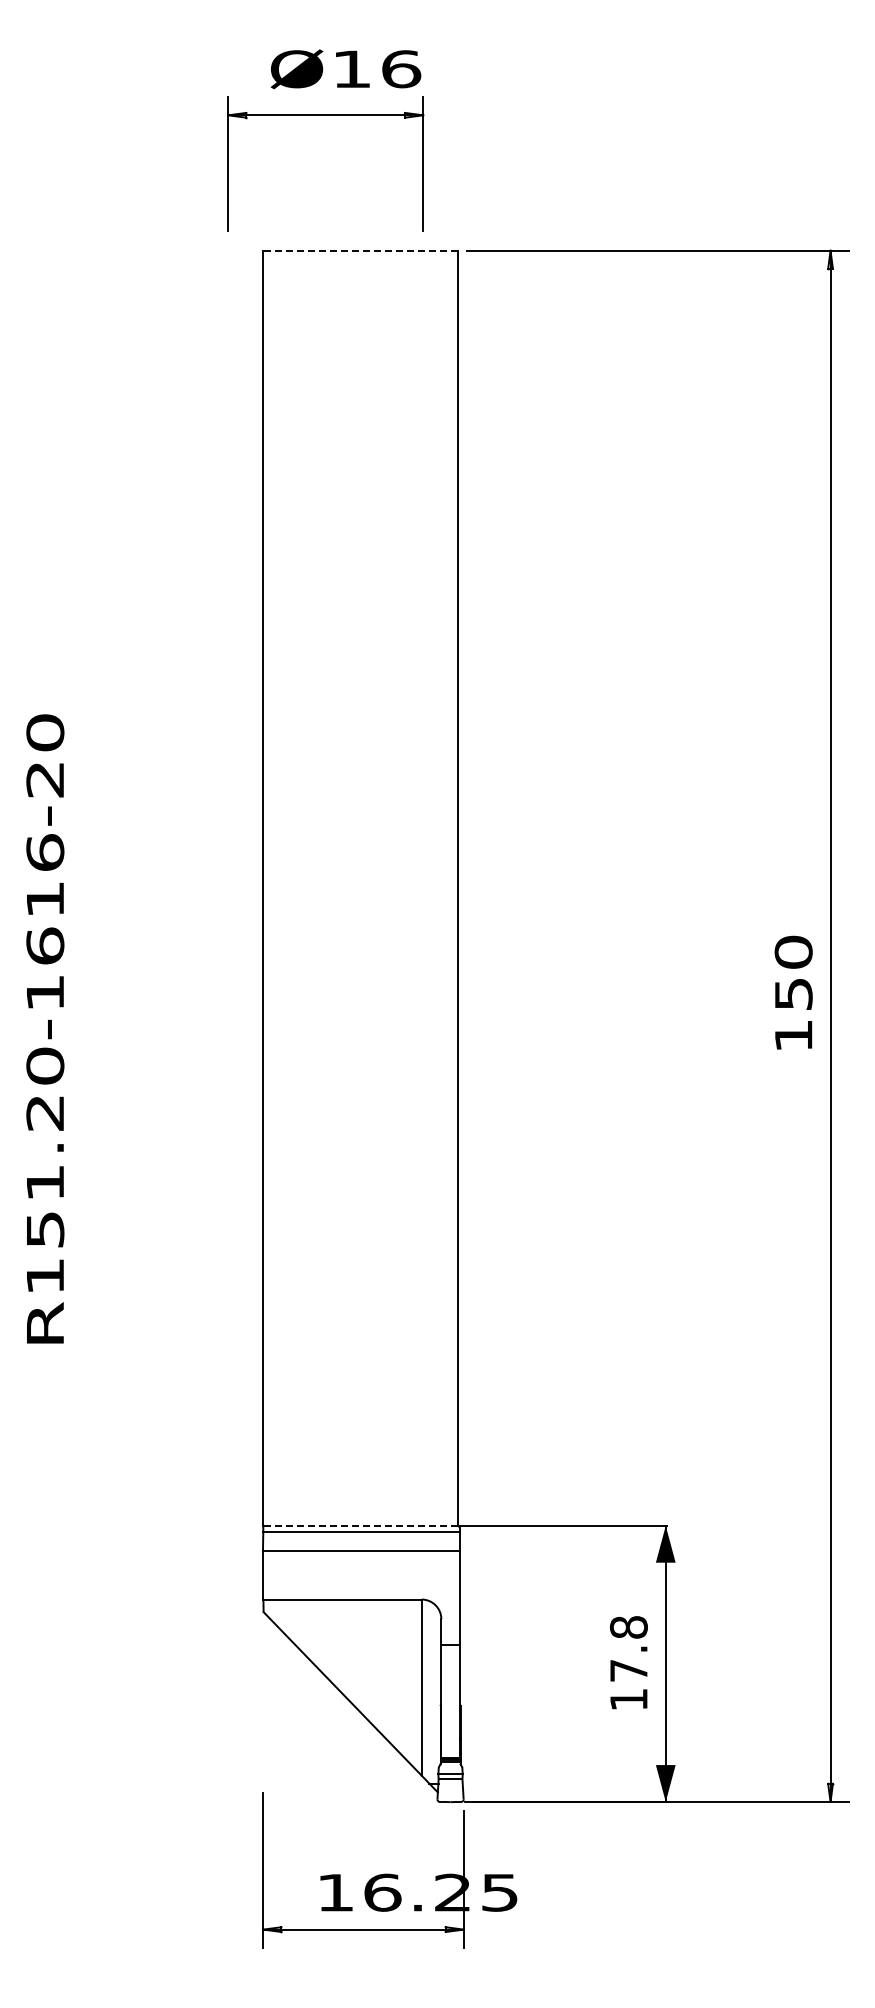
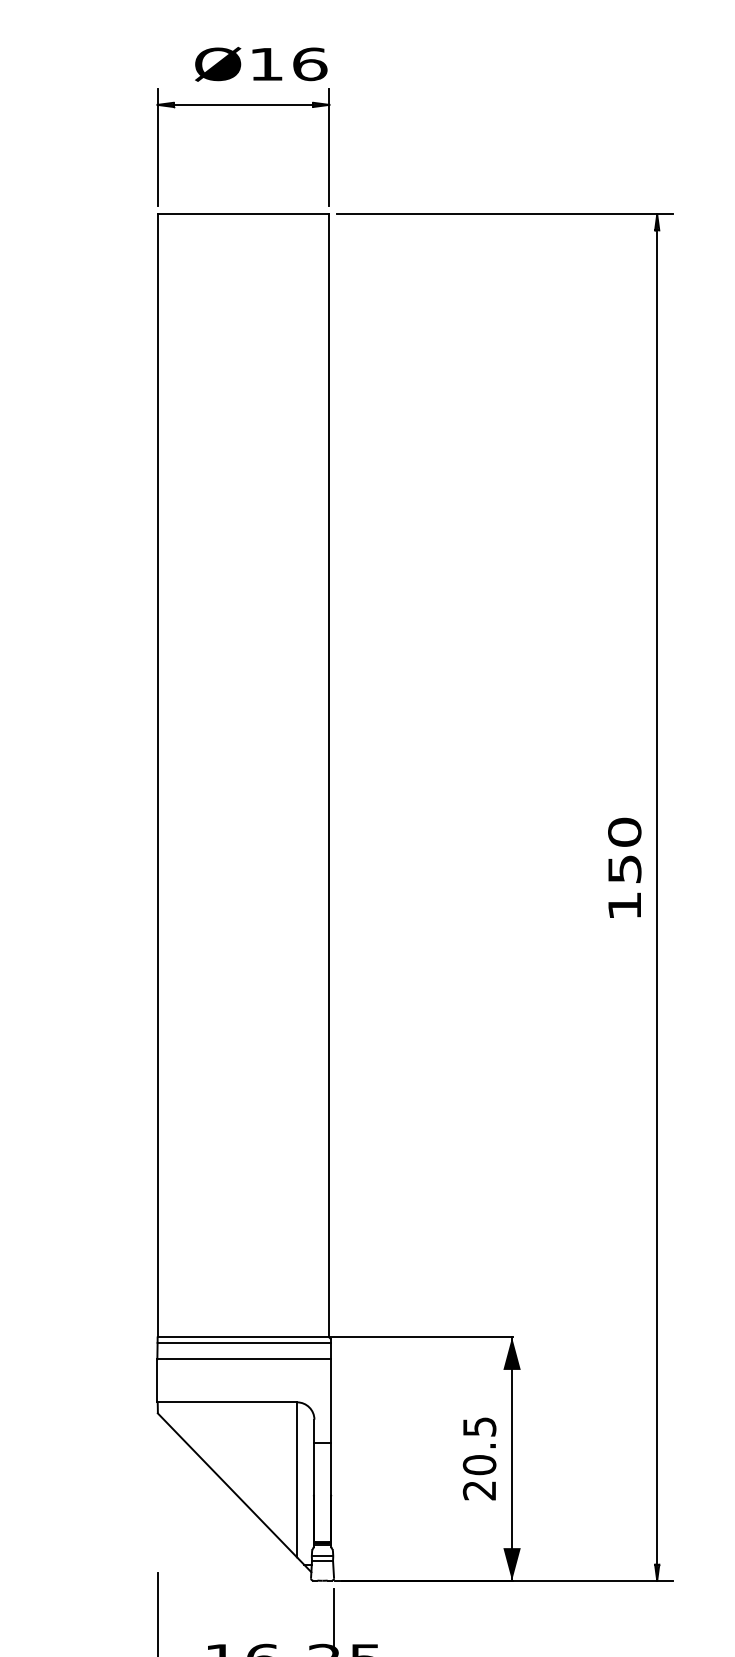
part: (325, 115) -> (243, 105), moved
line: (360, 250) -> (243, 214), dashed -> solid
line: (360, 1525) -> (243, 1337), dashed -> solid
text: (628, 1663) -> (479, 1458), 17.8 -> 20.5

